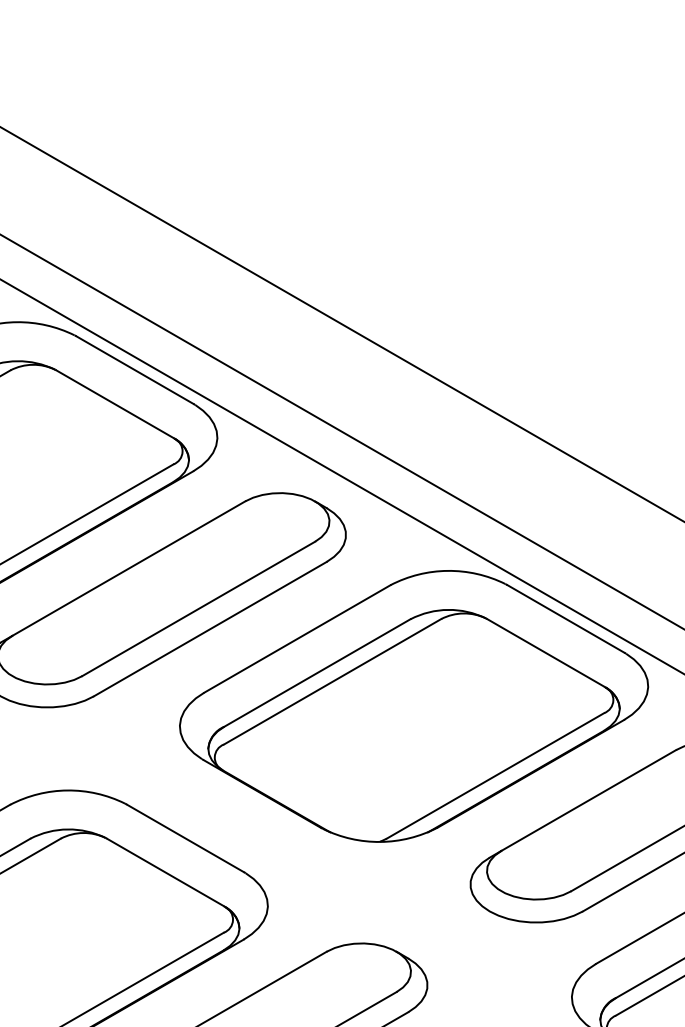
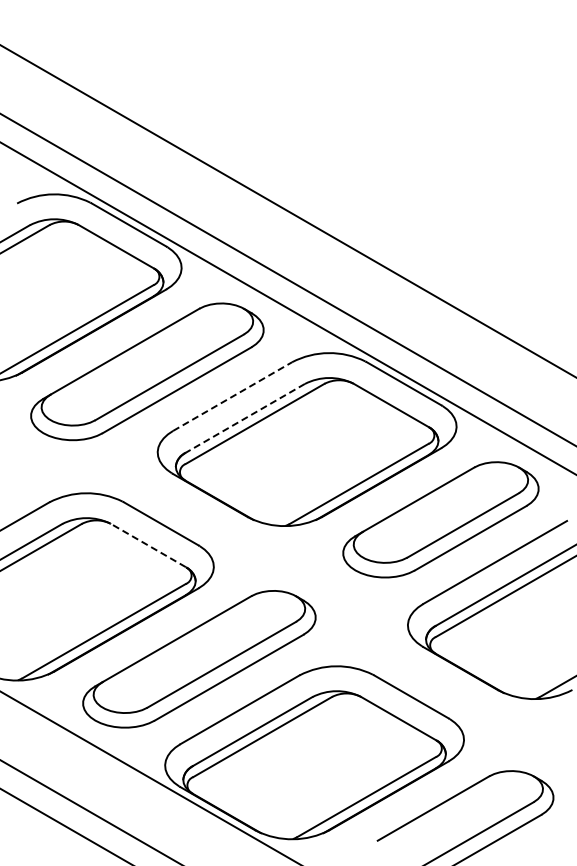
line: (297, 638) -> (232, 396), solid -> dashed
line: (317, 673) -> (245, 418), solid -> dashed
line: (165, 872) -> (148, 545), solid -> dashed

